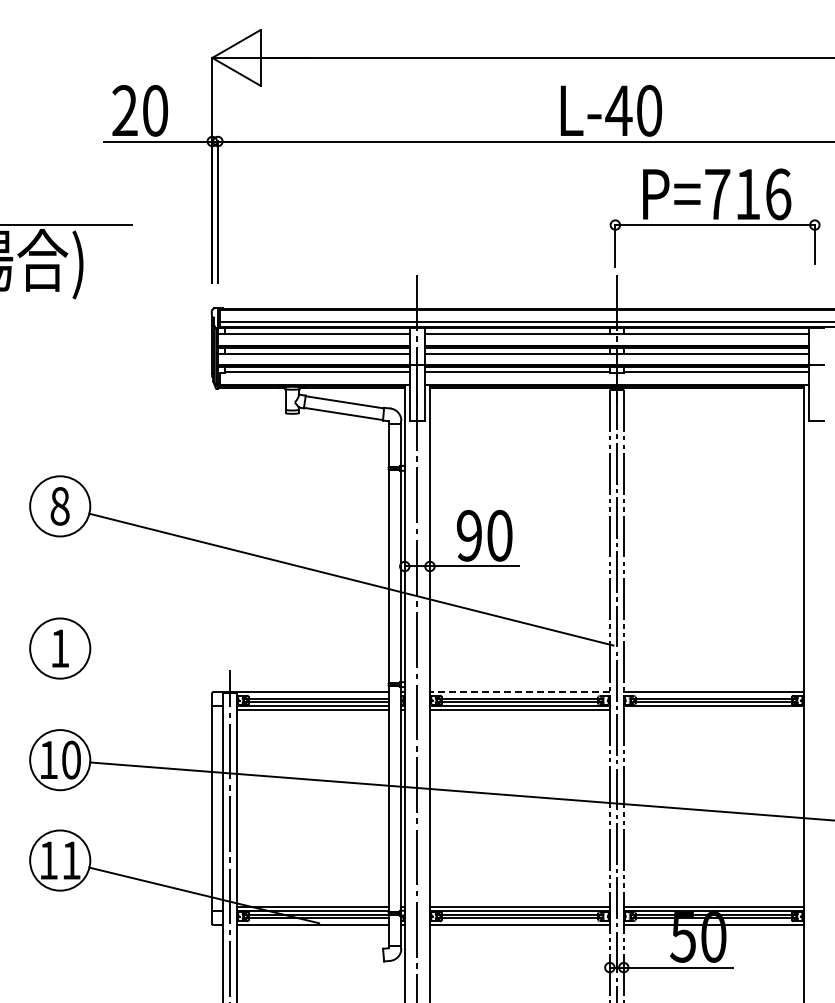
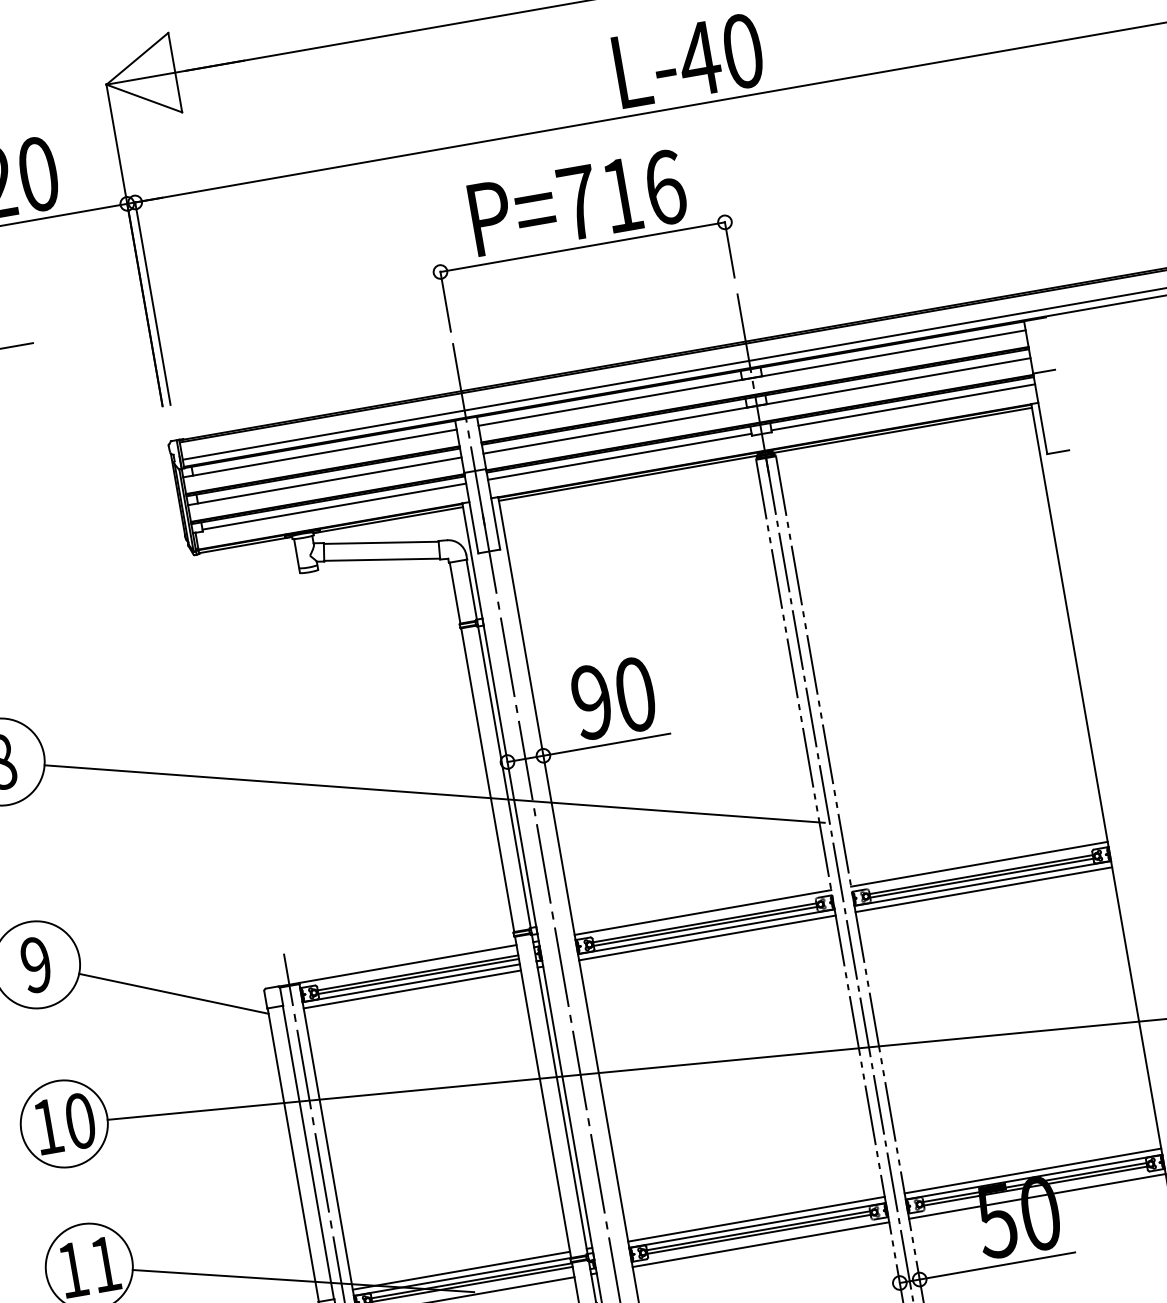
part: (714, 217) -> (579, 236), moved
text: (59, 648) -> (35, 964), 1 -> 9
line: (150, 684) -> (174, 993), added
line: (519, 692) -> (702, 913), dashed -> solid
line: (713, 709) -> (983, 889), added

